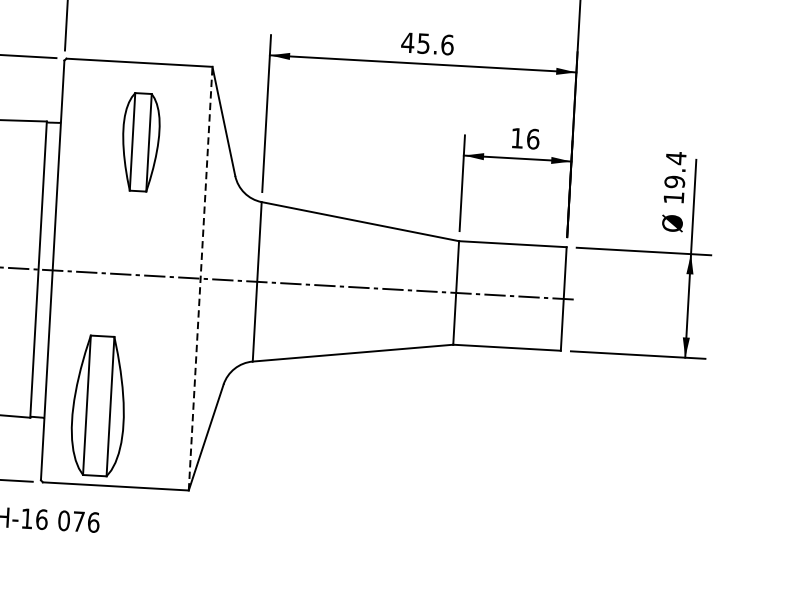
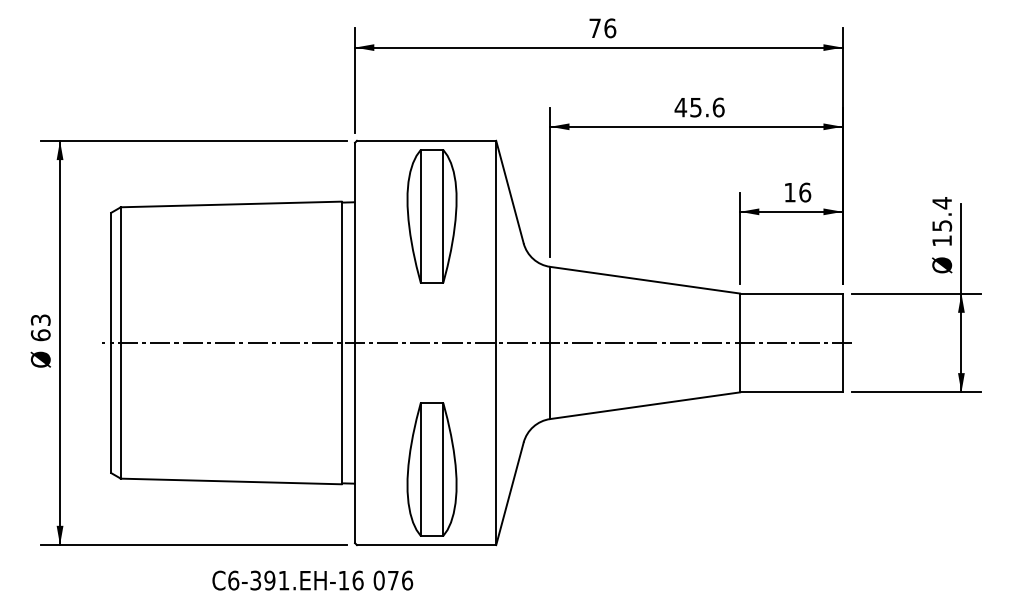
part: (140, 142) -> (431, 216), size x1.43
text: (674, 181) -> (941, 225), 19.4 -> 15.4
line: (200, 278) -> (496, 342), dashed -> solid
part: (98, 405) -> (431, 469), moved

